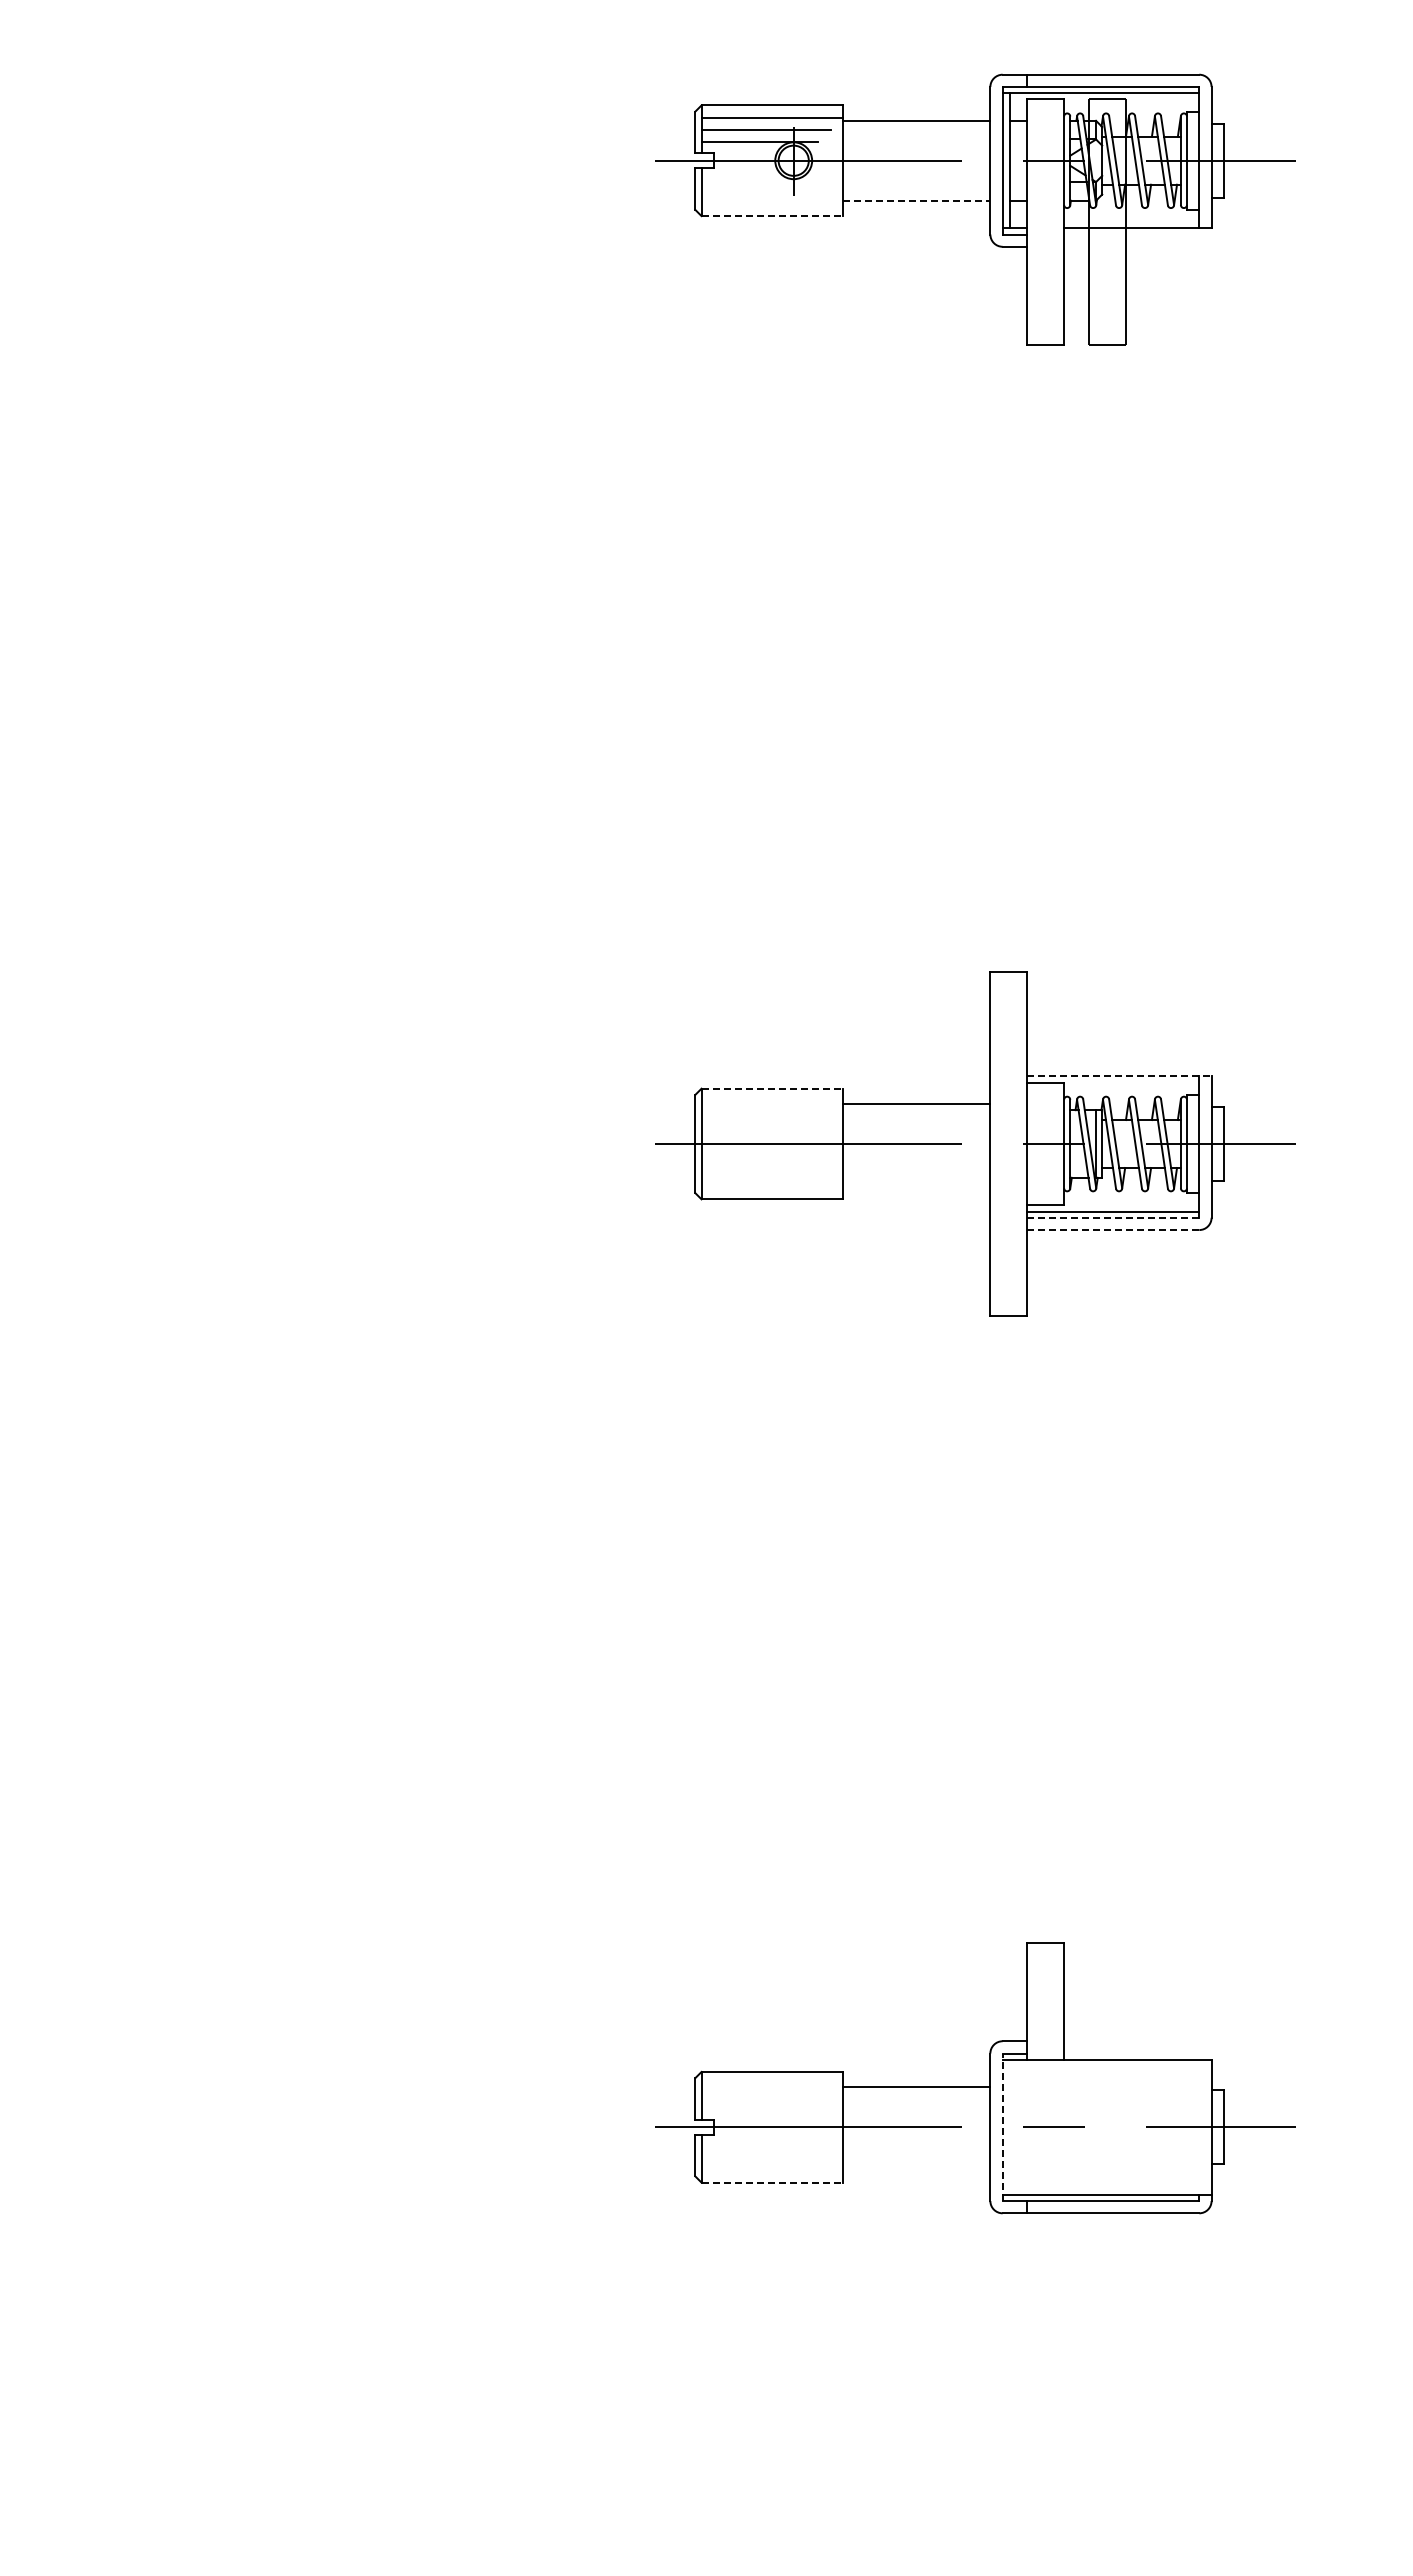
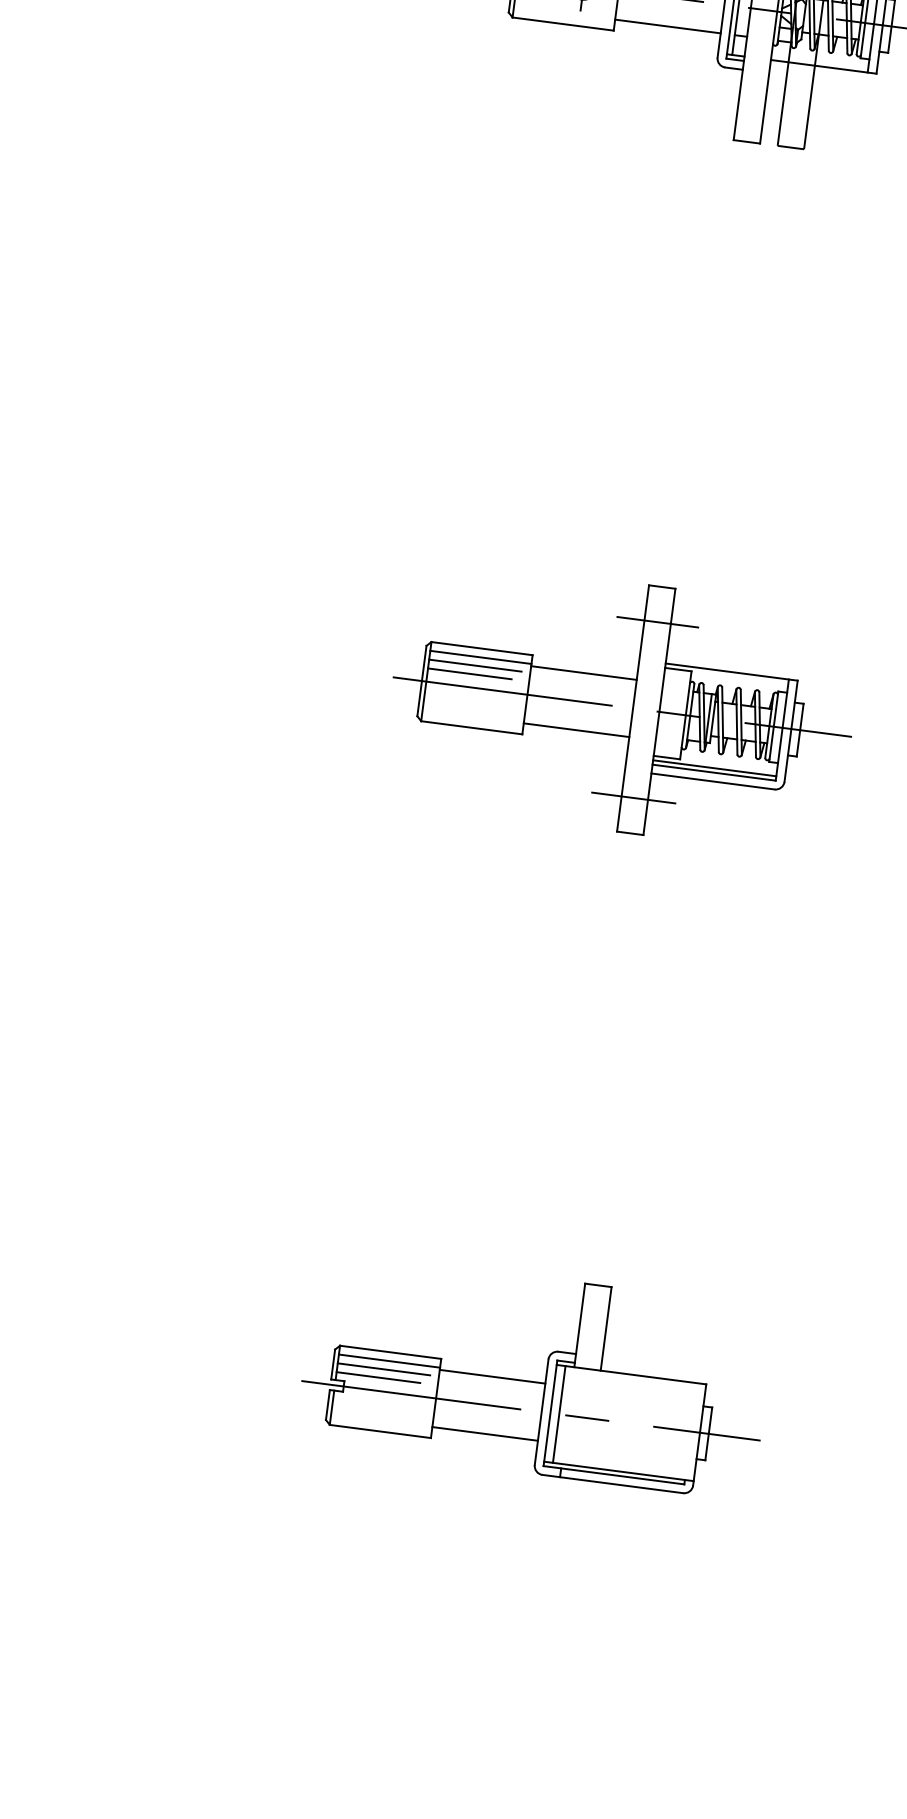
line: (916, 200) -> (667, 26), dashed -> solid
line: (772, 216) -> (563, 24), dashed -> solid
line: (1008, 1021) -> (657, 622), added
line: (1119, 1076) -> (731, 672), dashed -> solid
line: (772, 1088) -> (482, 648), dashed -> solid
line: (771, 1101) -> (480, 657), added
line: (765, 1113) -> (474, 665), added
line: (759, 1125) -> (469, 673), added
line: (916, 1183) -> (576, 729), added
line: (1113, 1217) -> (714, 772), dashed -> solid
line: (1113, 1230) -> (713, 781), dashed -> solid
line: (1006, 1266) -> (633, 797), added
line: (771, 2084) -> (389, 1361), added
line: (765, 2096) -> (383, 1369), added
line: (759, 2108) -> (378, 1377), added
line: (1014, 2126) -> (559, 1413), added
line: (1002, 2127) -> (550, 1413), dashed -> solid
line: (916, 2167) -> (485, 1434), added
line: (772, 2182) -> (380, 1431), dashed -> solid

